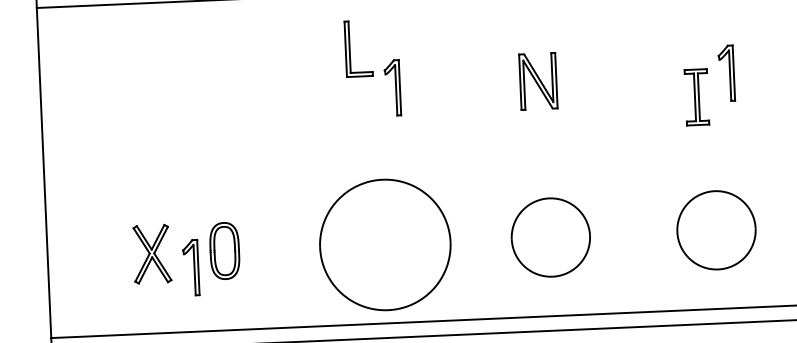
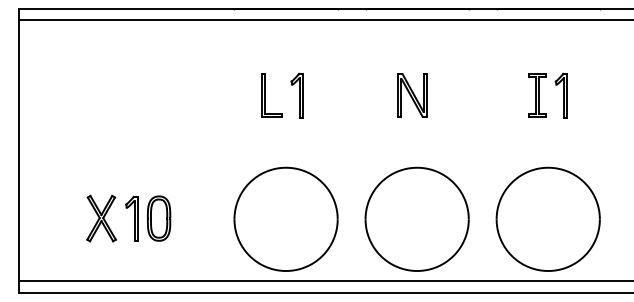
part: (358, 48) -> (271, 95), moved
part: (697, 97) -> (537, 95), moved
part: (715, 229) -> (547, 218), size x1.67
part: (550, 236) -> (416, 218), size x1.67
part: (190, 267) -> (131, 218), moved

